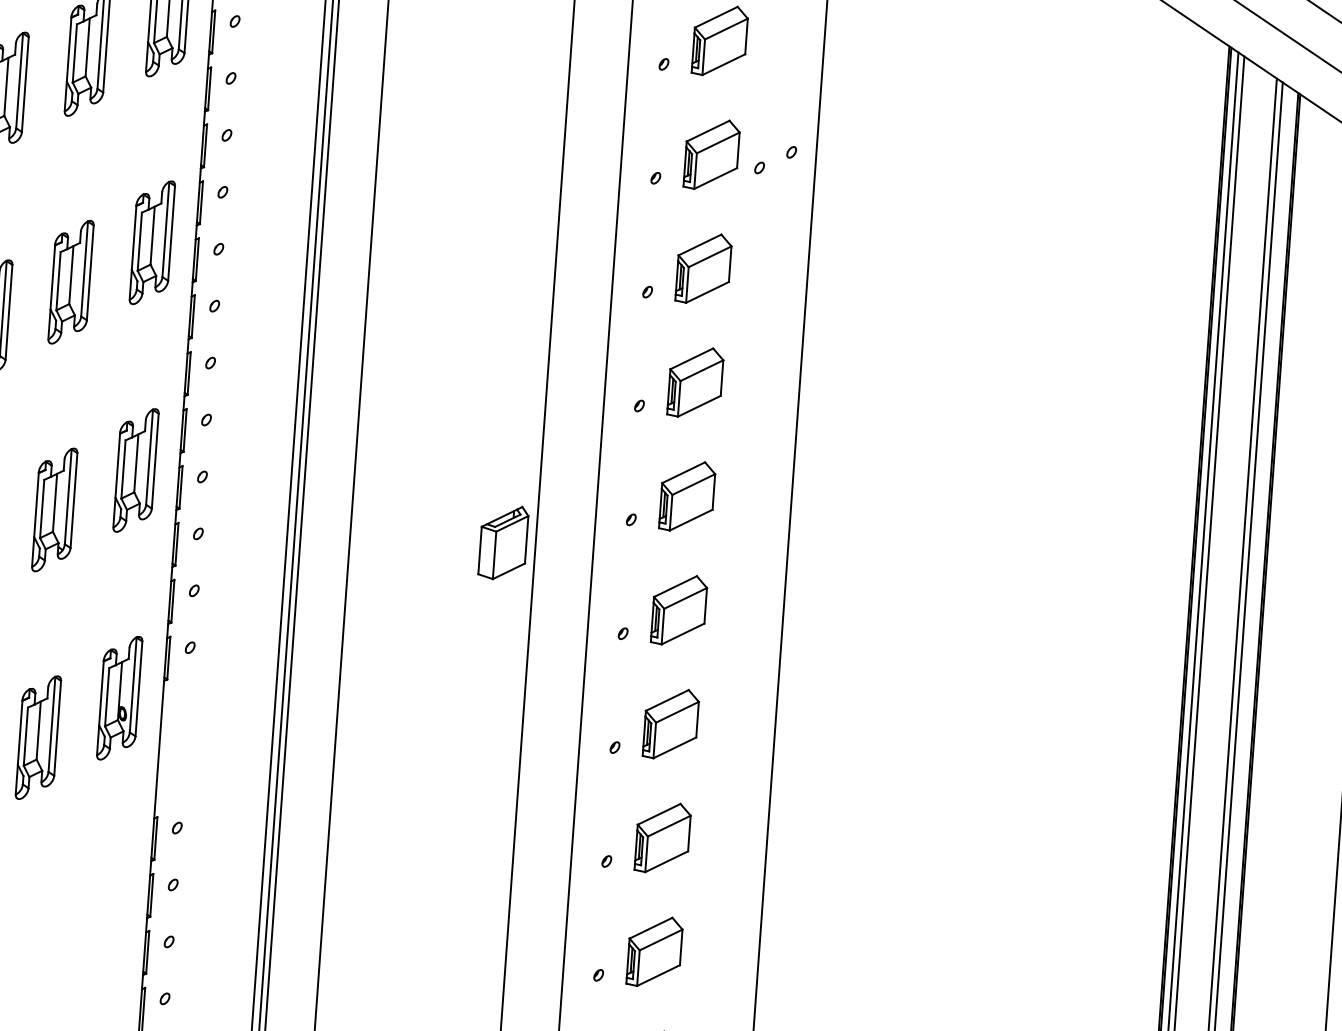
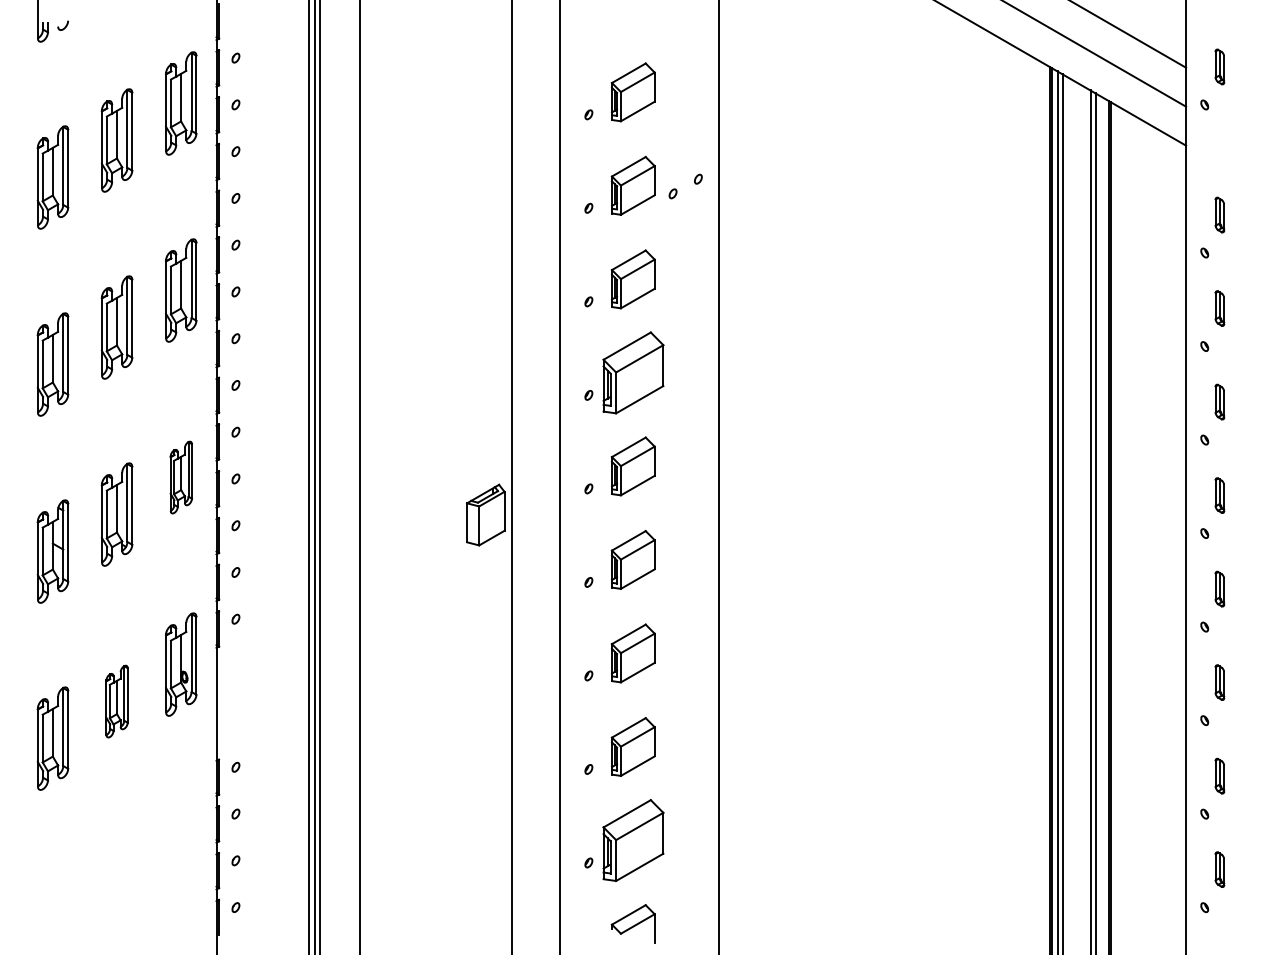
part: (694, 381) -> (632, 372), size x1.4
part: (136, 470) -> (181, 477), size x0.7
part: (37, 737) -> (116, 701), size x0.7
part: (653, 951) -> (632, 840), size x1.4

